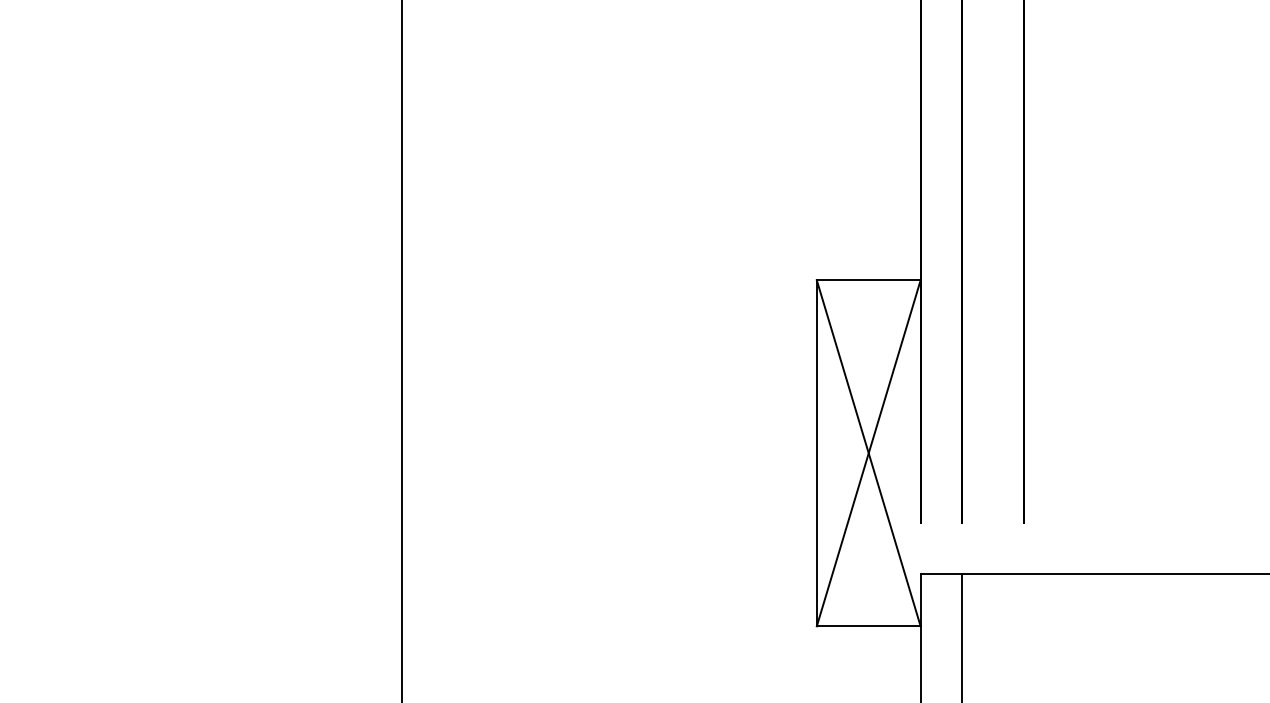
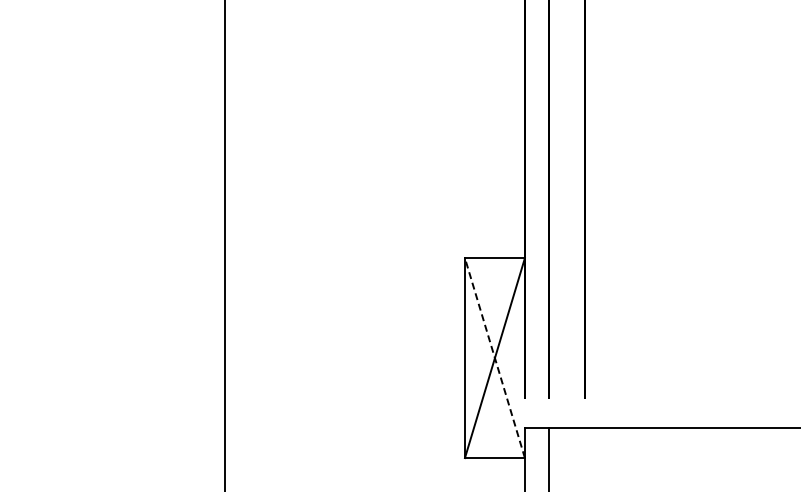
line: (867, 452) -> (494, 357), solid -> dashed

